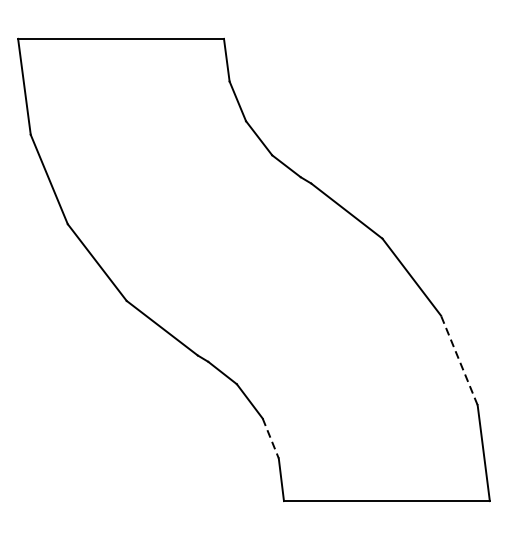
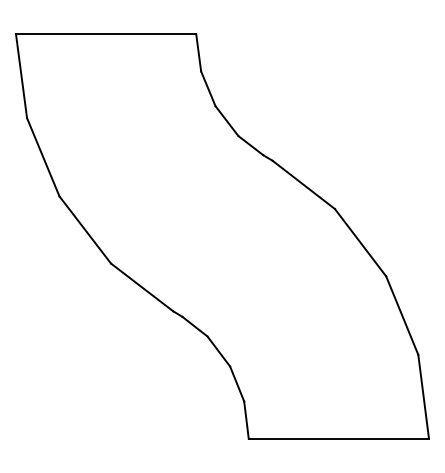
line: (459, 360) -> (402, 315), dashed -> solid
line: (271, 439) -> (237, 384), dashed -> solid

